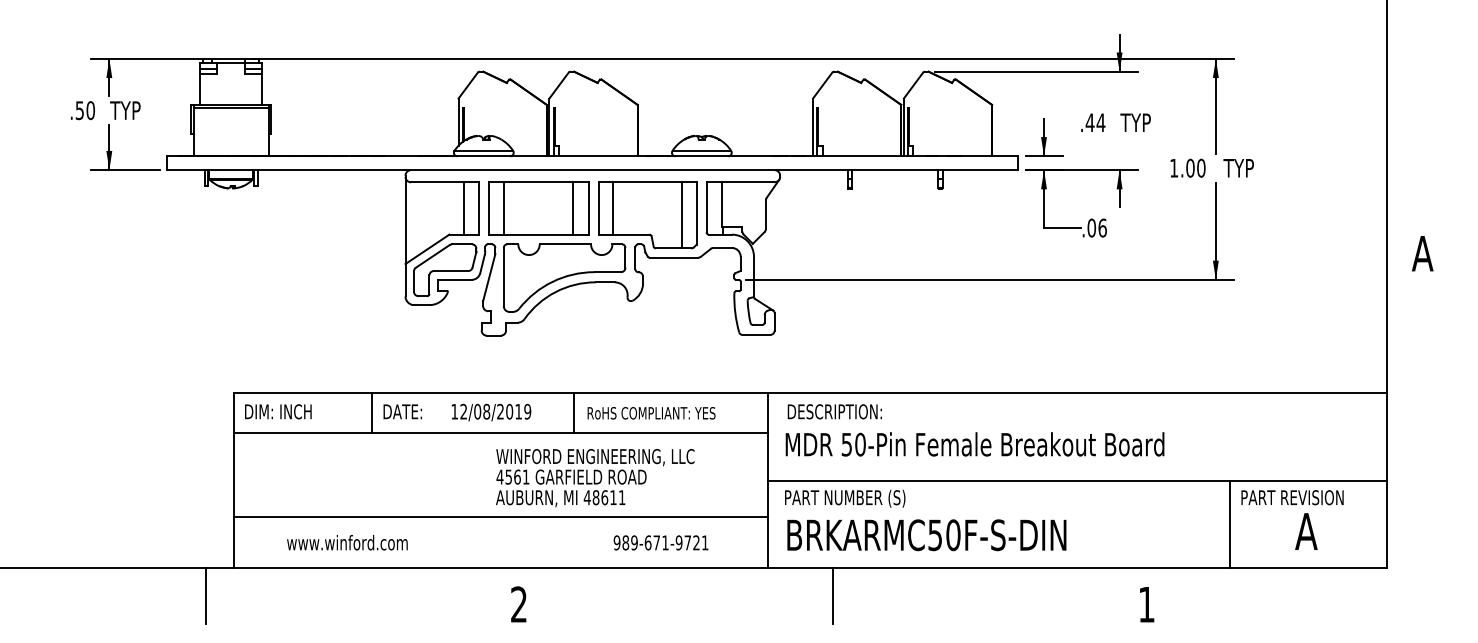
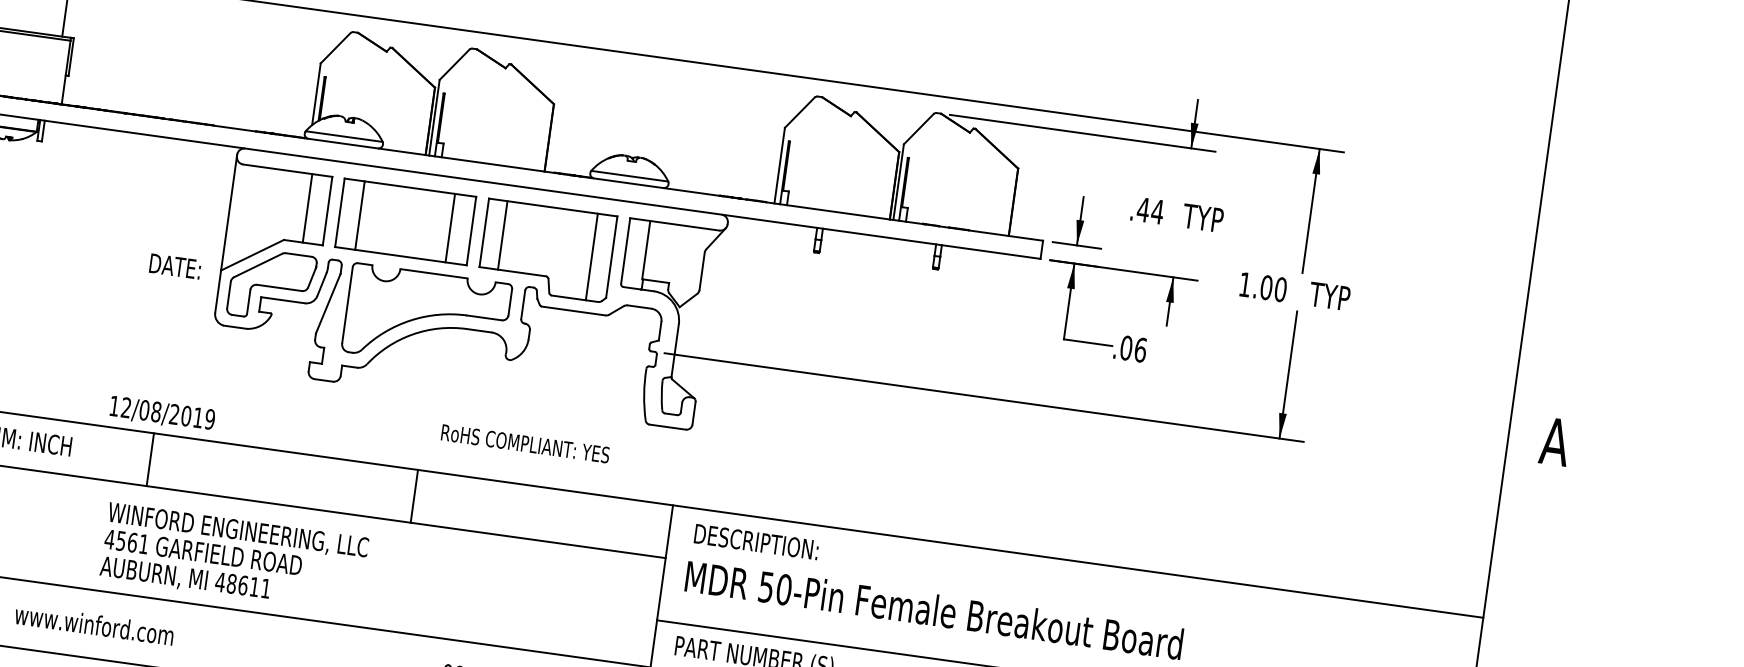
text: (402, 411) -> (174, 266), moved
text: (491, 412) -> (162, 413), moved
text: (651, 413) -> (525, 444), moved
text: (595, 478) -> (234, 558), moved

